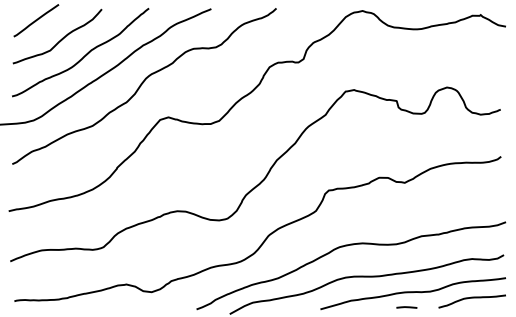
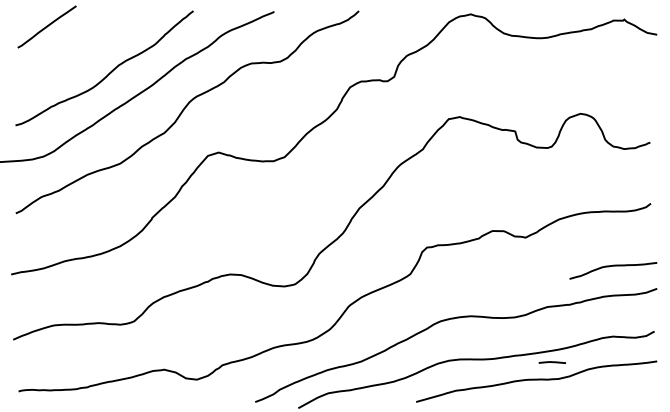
curve: (60, 39) -> (78, 51), removed
curve: (472, 298) -> (613, 266), moved
line: (406, 307) -> (551, 362), moved

